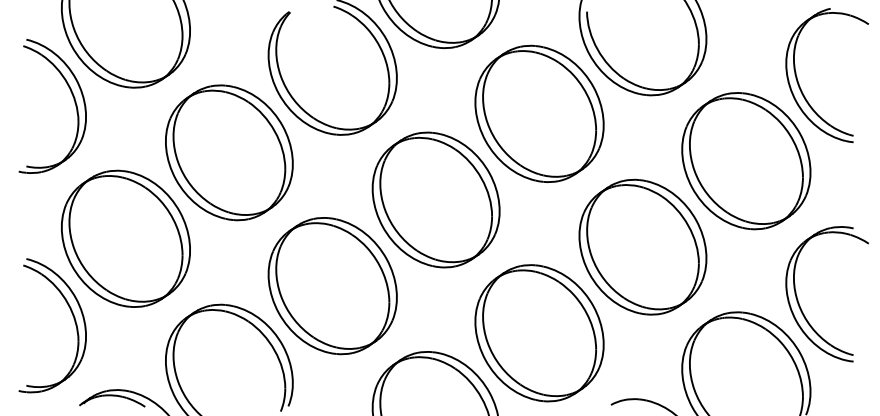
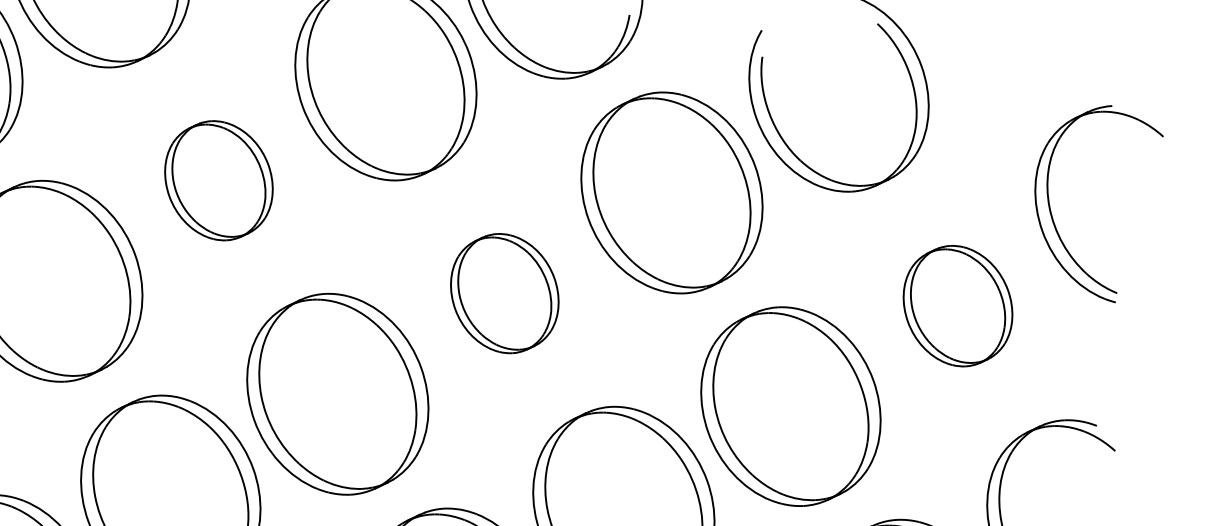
part: (229, 152) -> (219, 180), size x0.6
part: (746, 161) -> (958, 306), size x0.6
part: (435, 199) -> (504, 292), size x0.6

